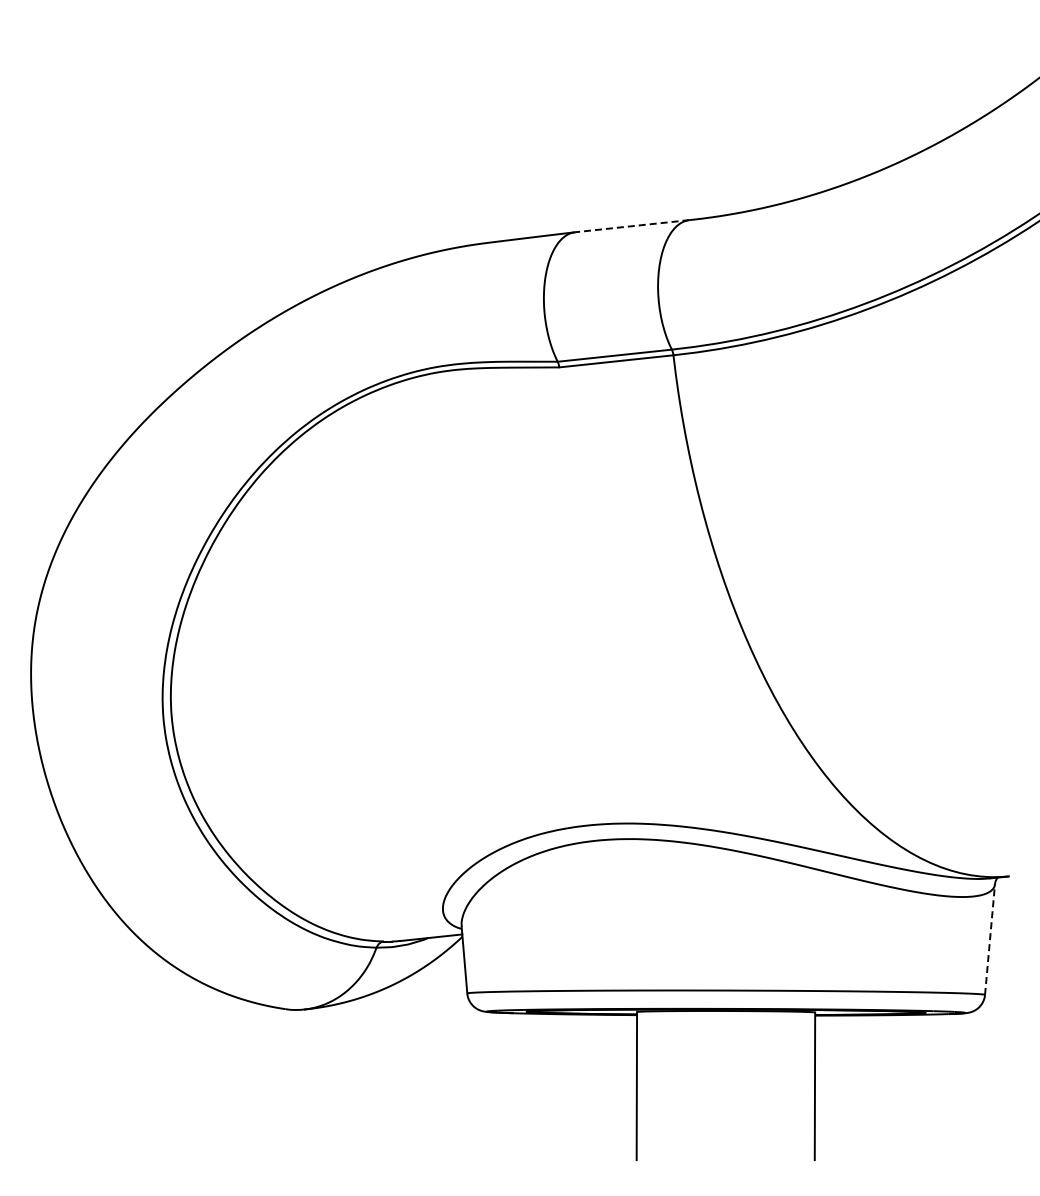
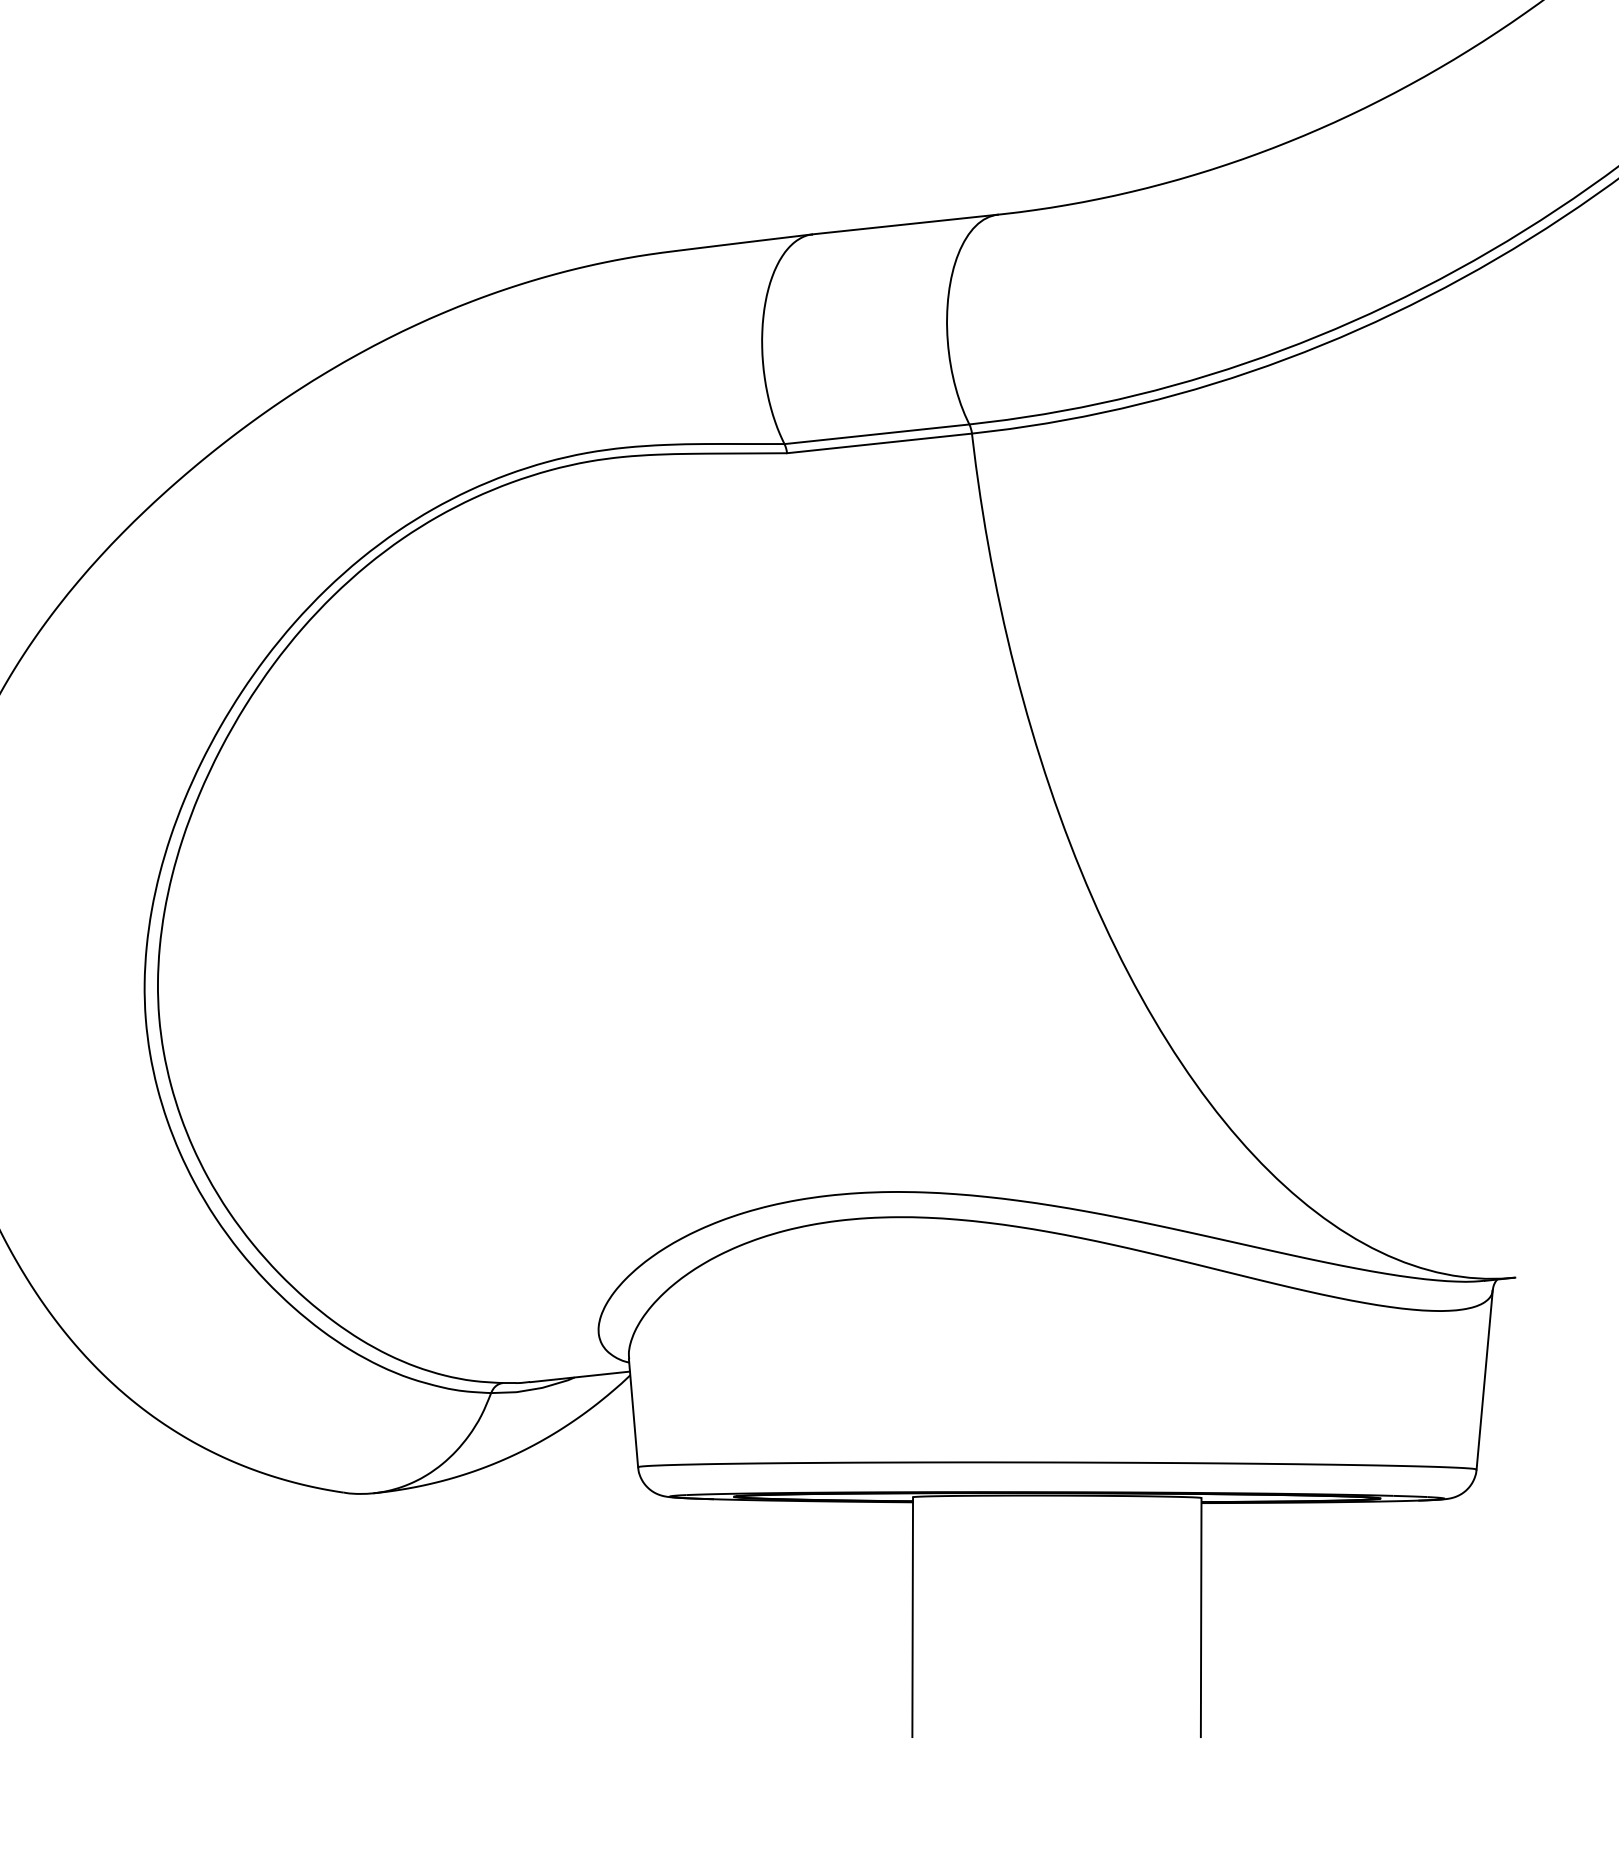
line: (632, 226) -> (905, 225), dashed -> solid
line: (990, 939) -> (1485, 1379), dashed -> solid

